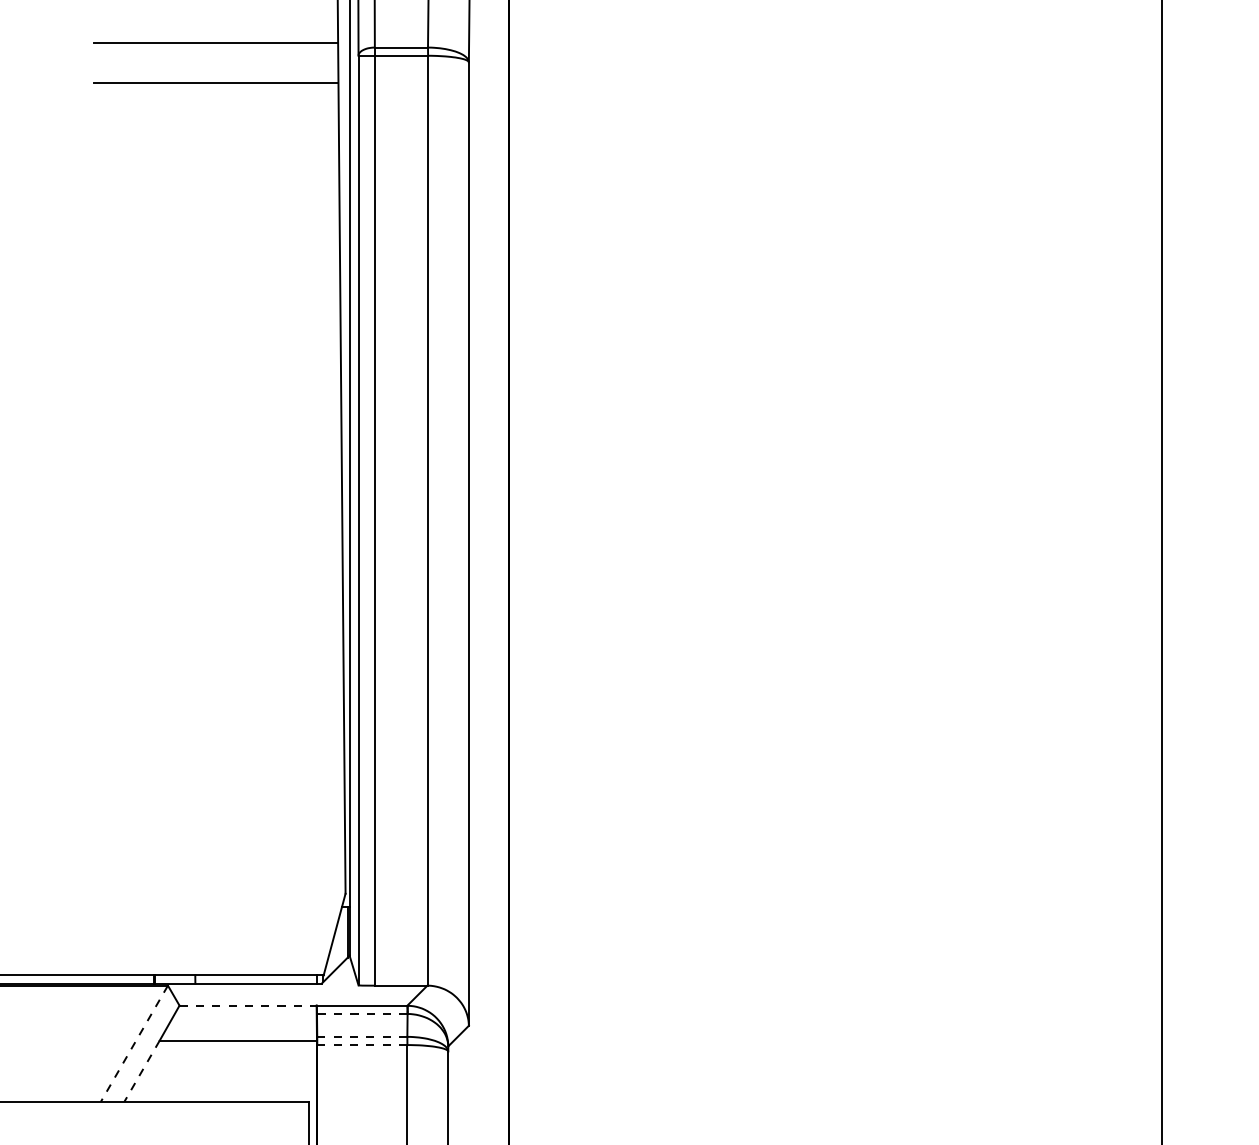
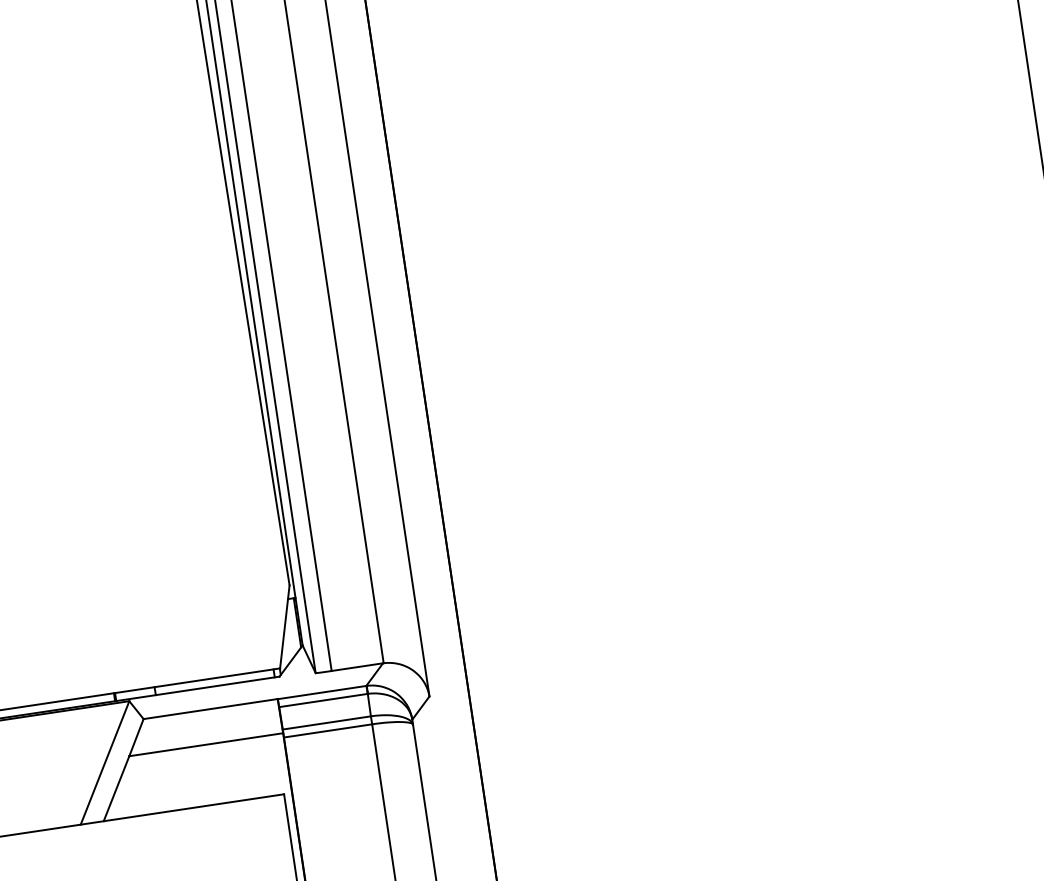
line: (248, 1005) -> (211, 708), dashed -> solid
line: (361, 1013) -> (322, 700), dashed -> solid
line: (362, 1036) -> (327, 722), dashed -> solid
line: (134, 1044) -> (105, 763), dashed -> solid
line: (362, 1045) -> (328, 731), dashed -> solid
line: (141, 1071) -> (116, 789), dashed -> solid

